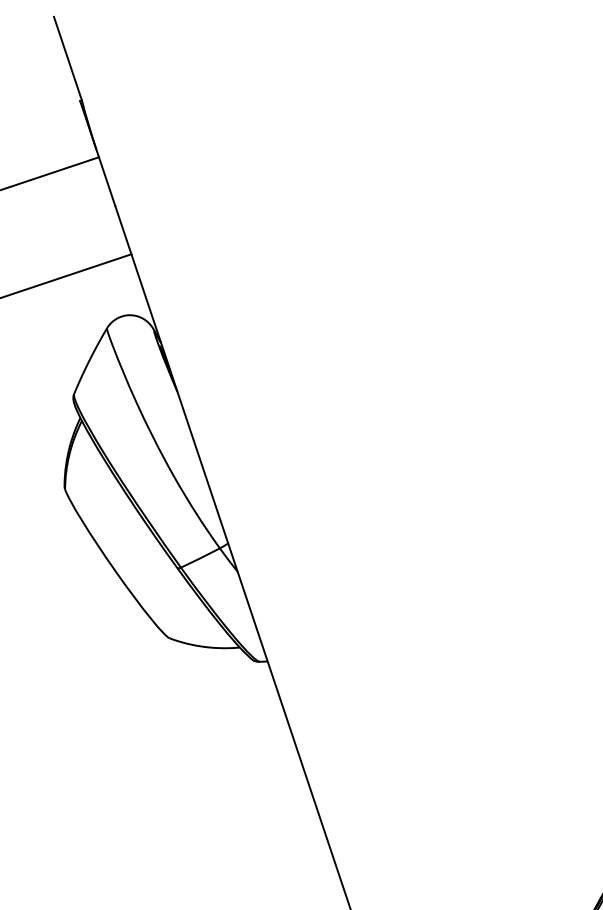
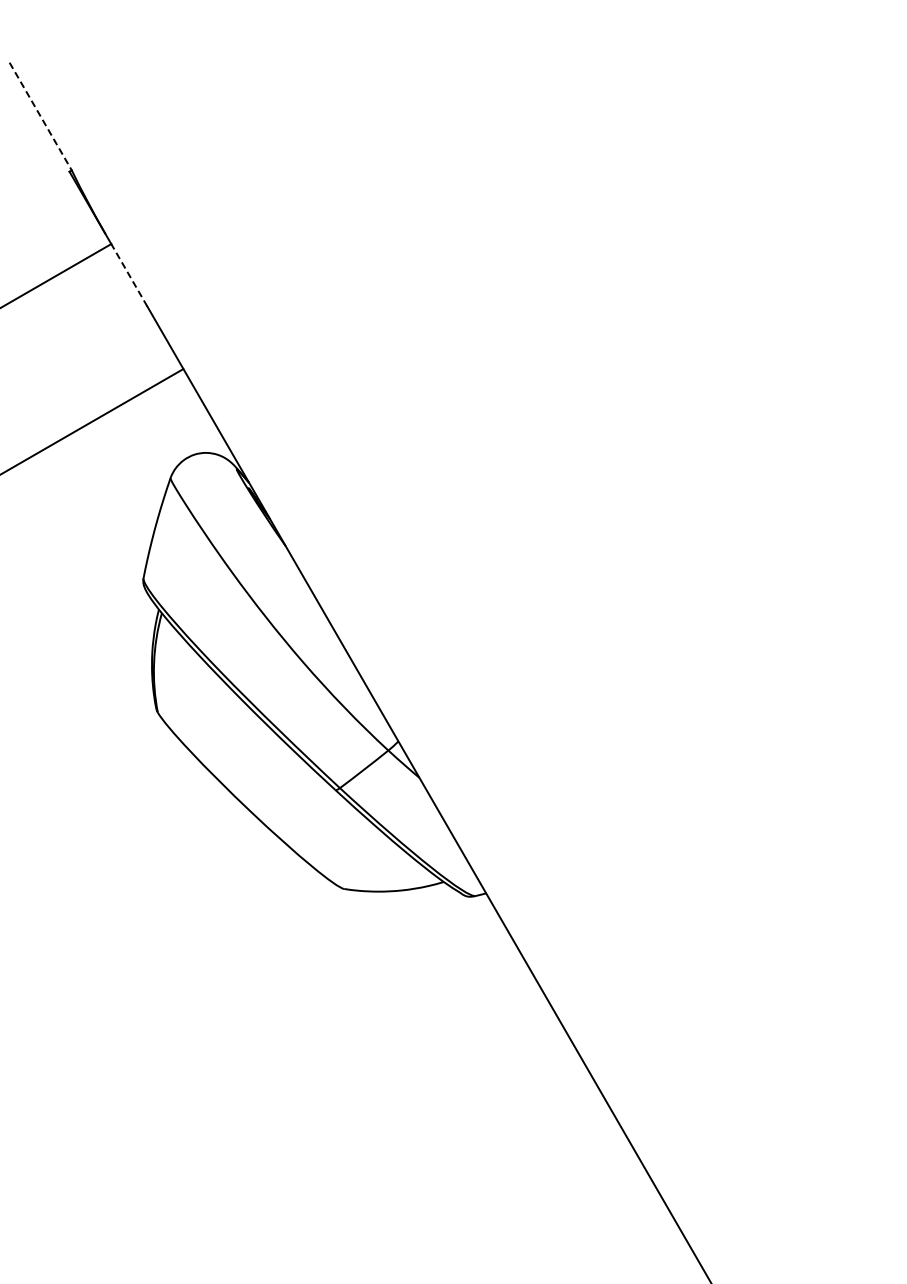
line: (67, 59) -> (40, 117), solid -> dashed
line: (107, 180) -> (129, 274), solid -> dashed

